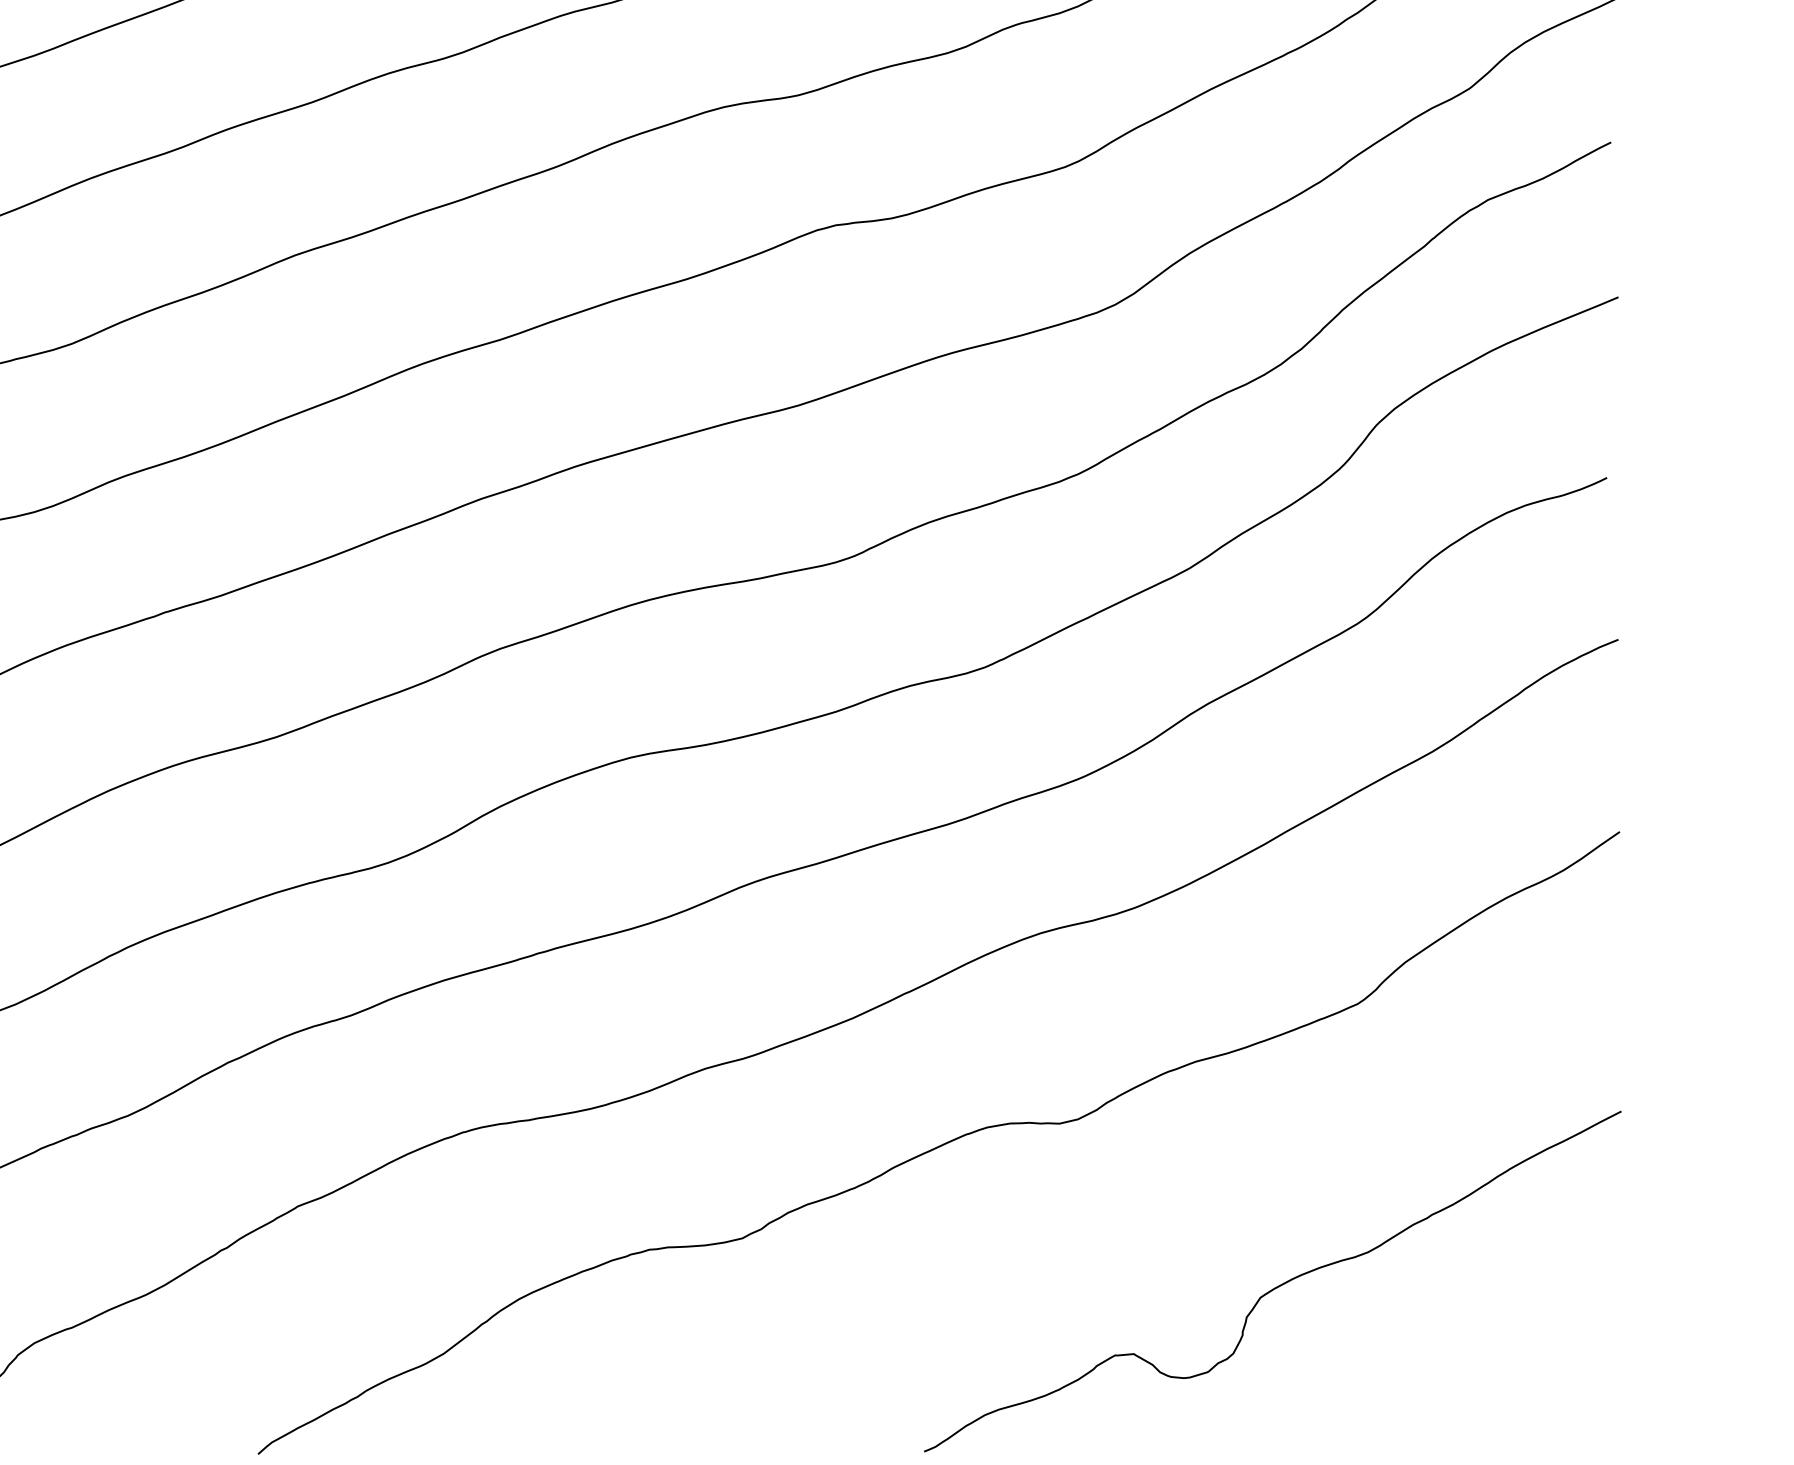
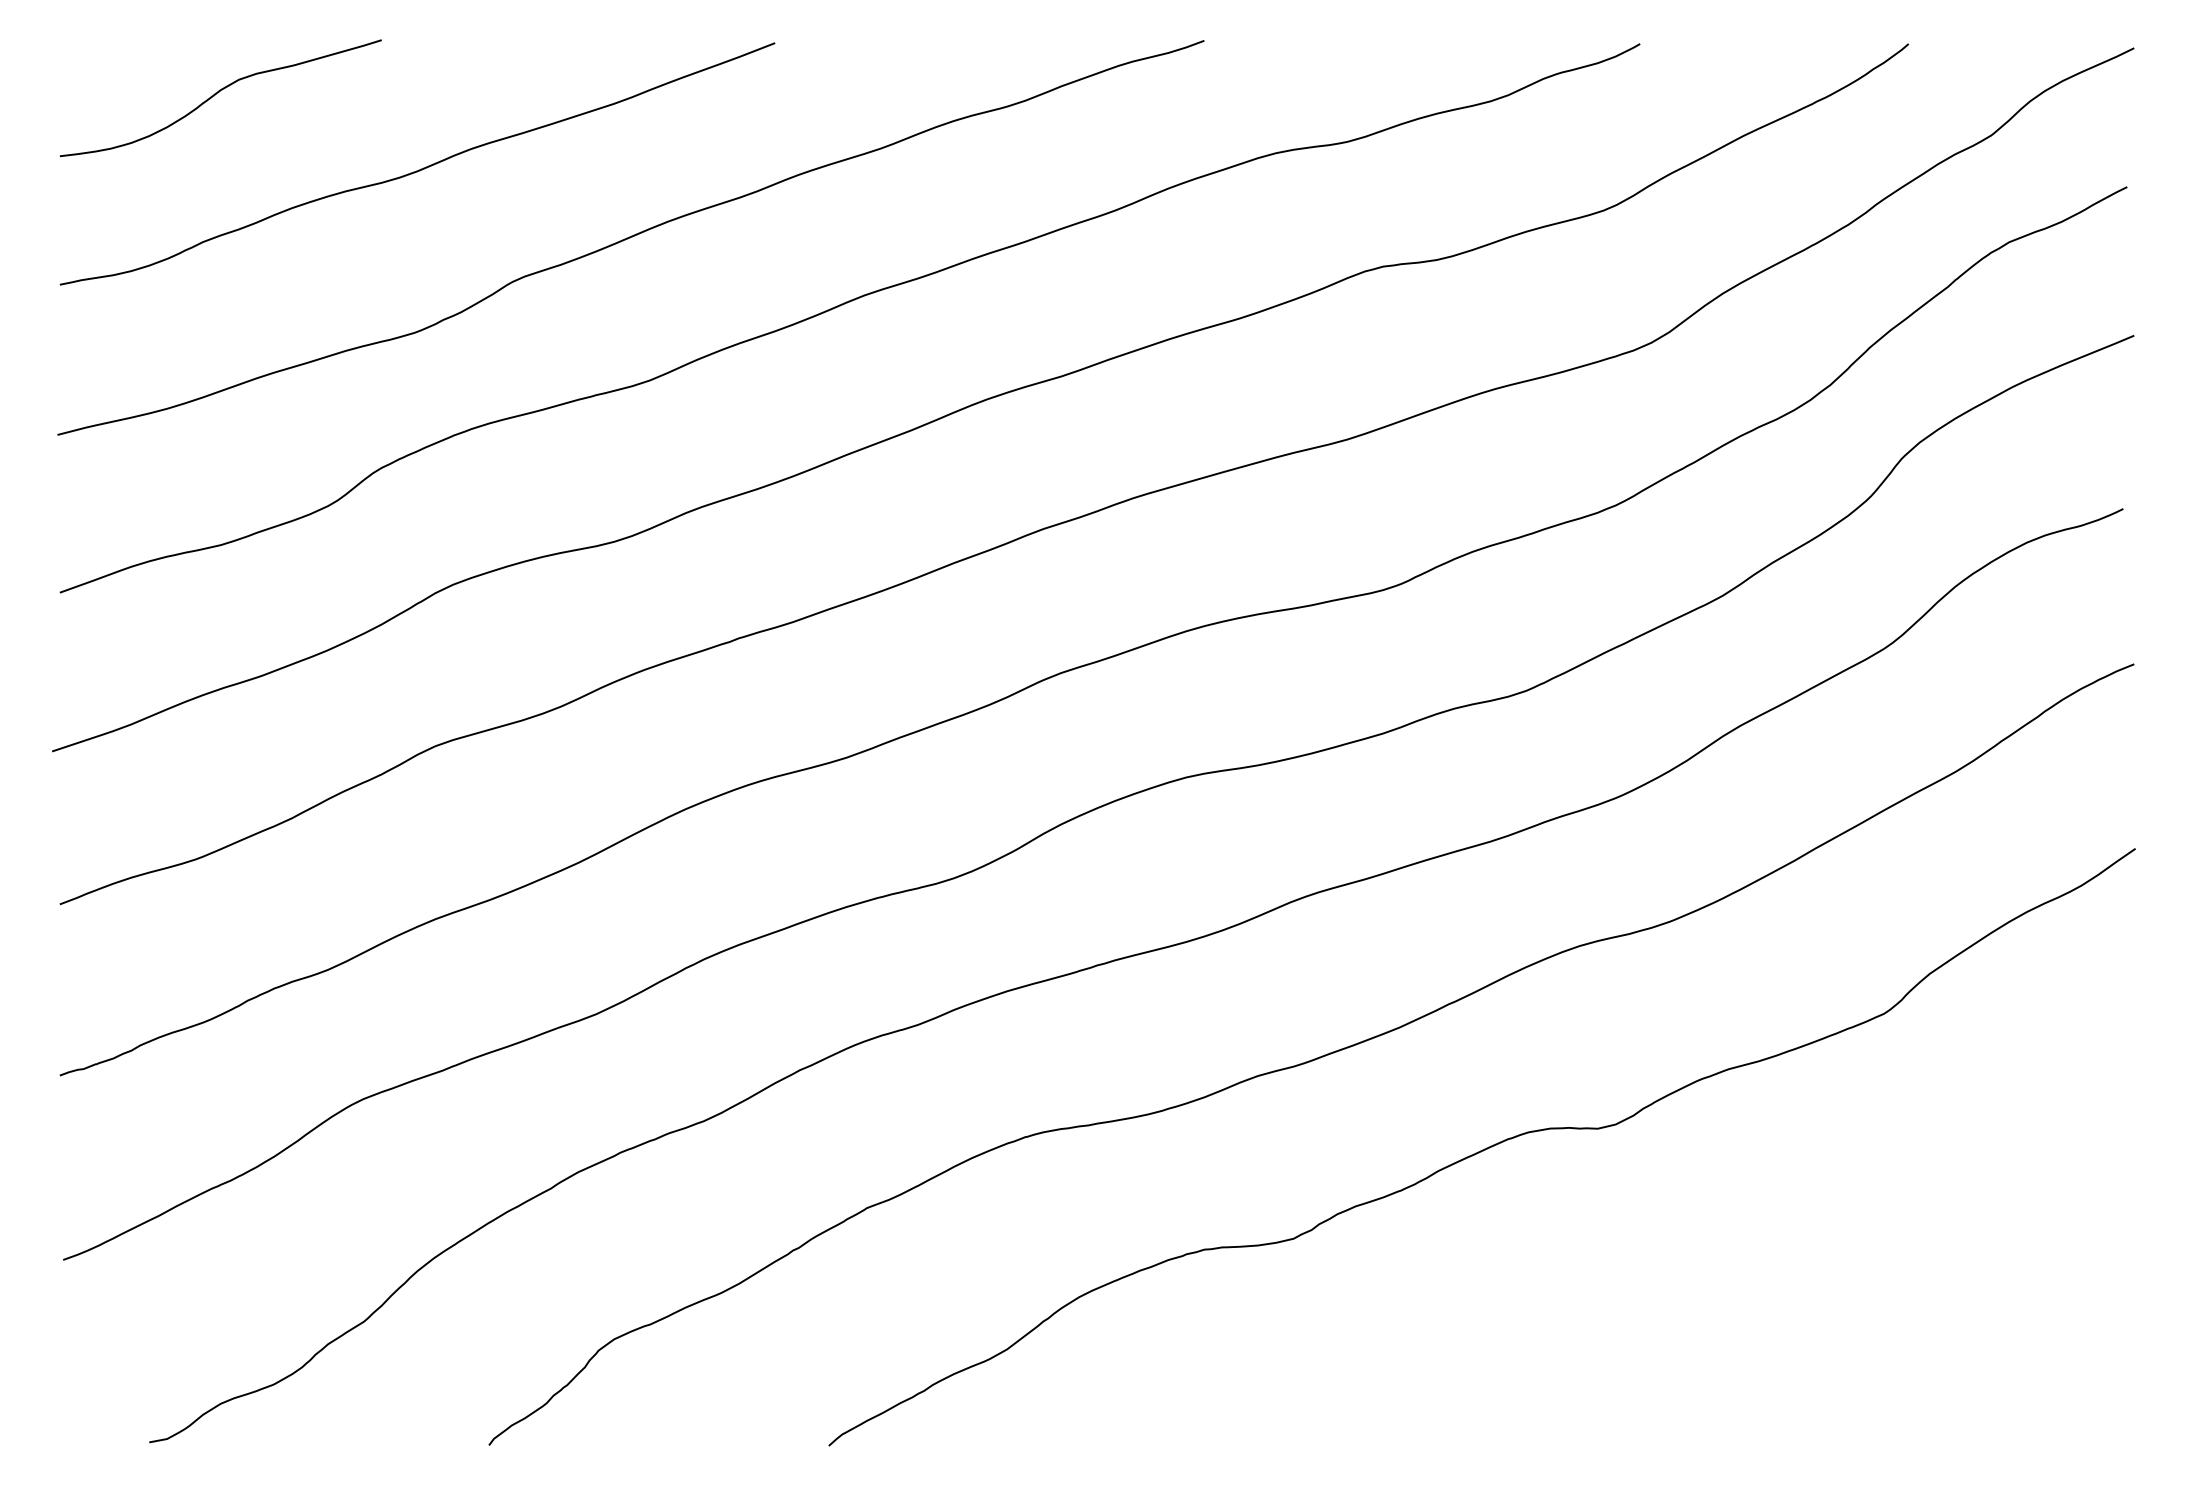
curve: (1274, 1287) -> (1804, 1285), removed

